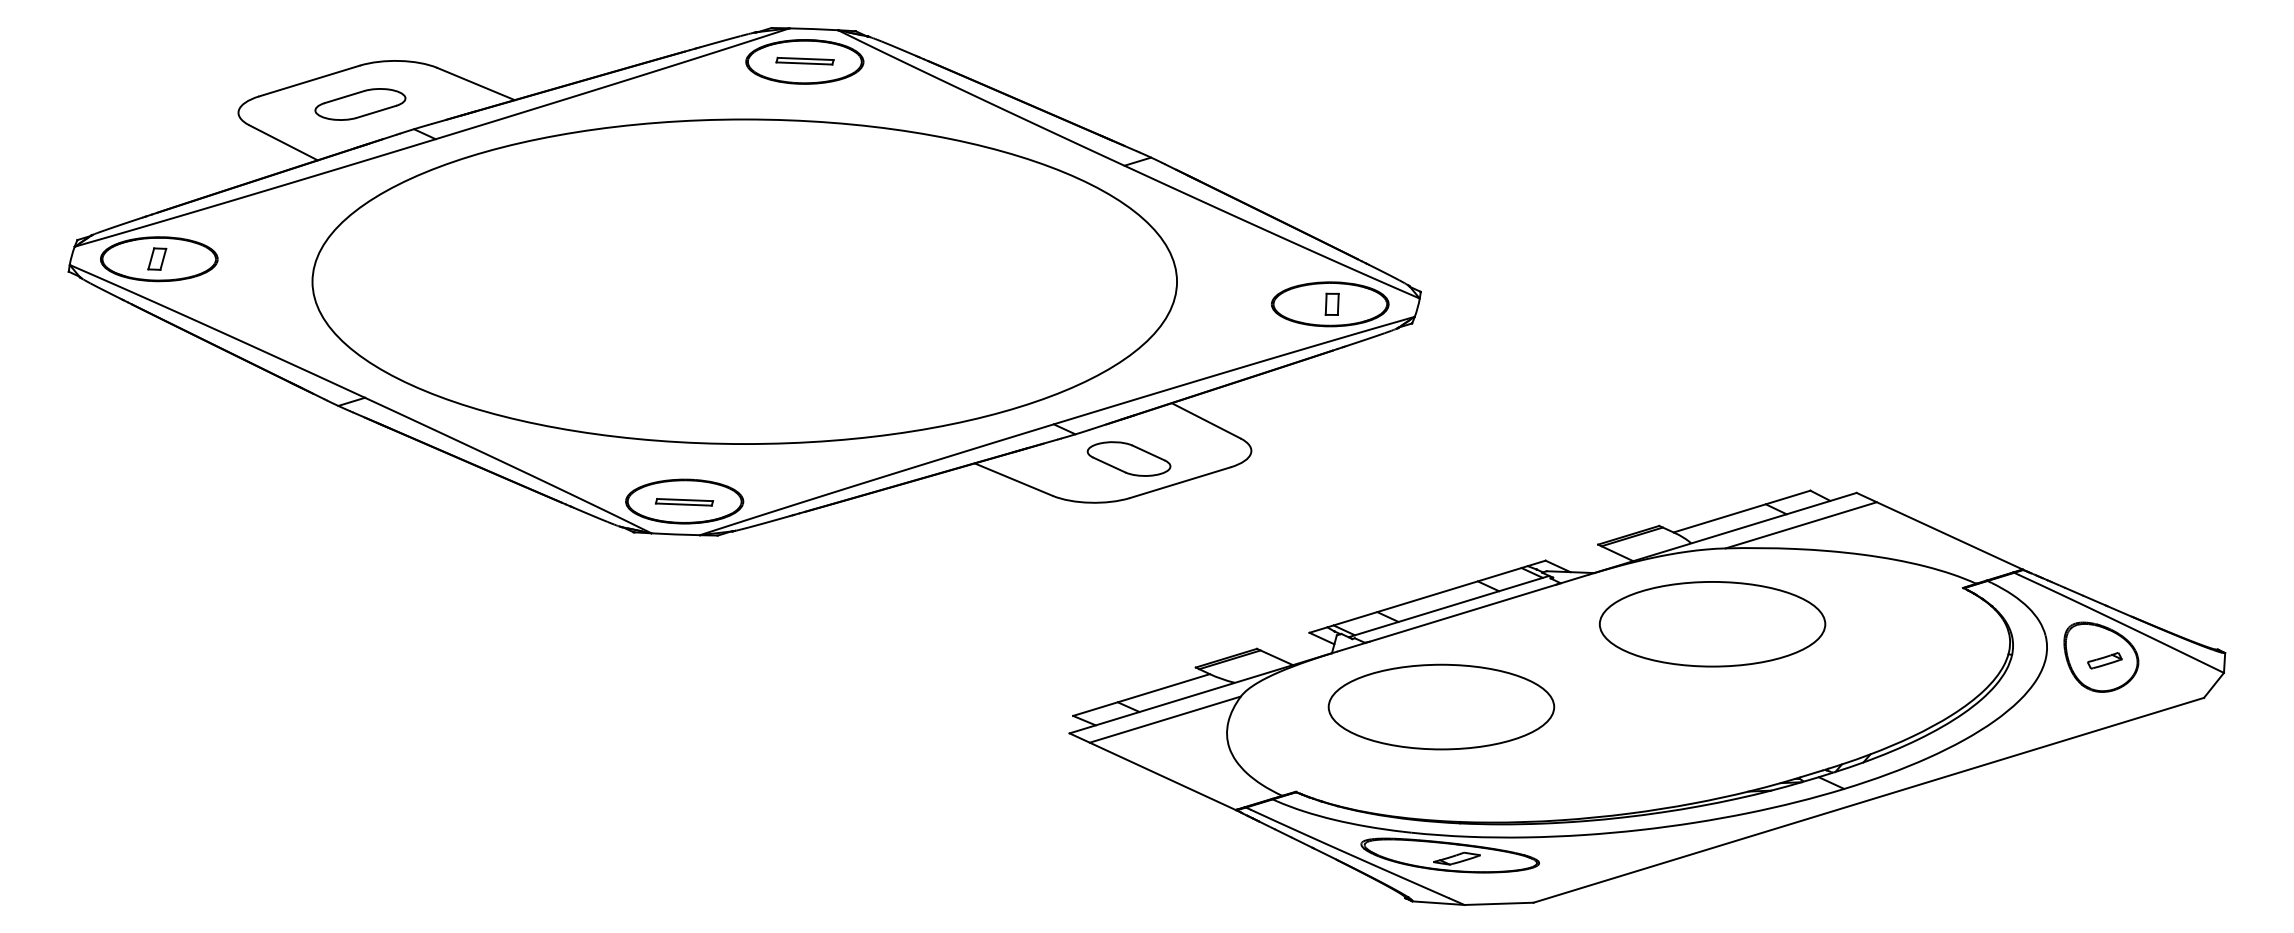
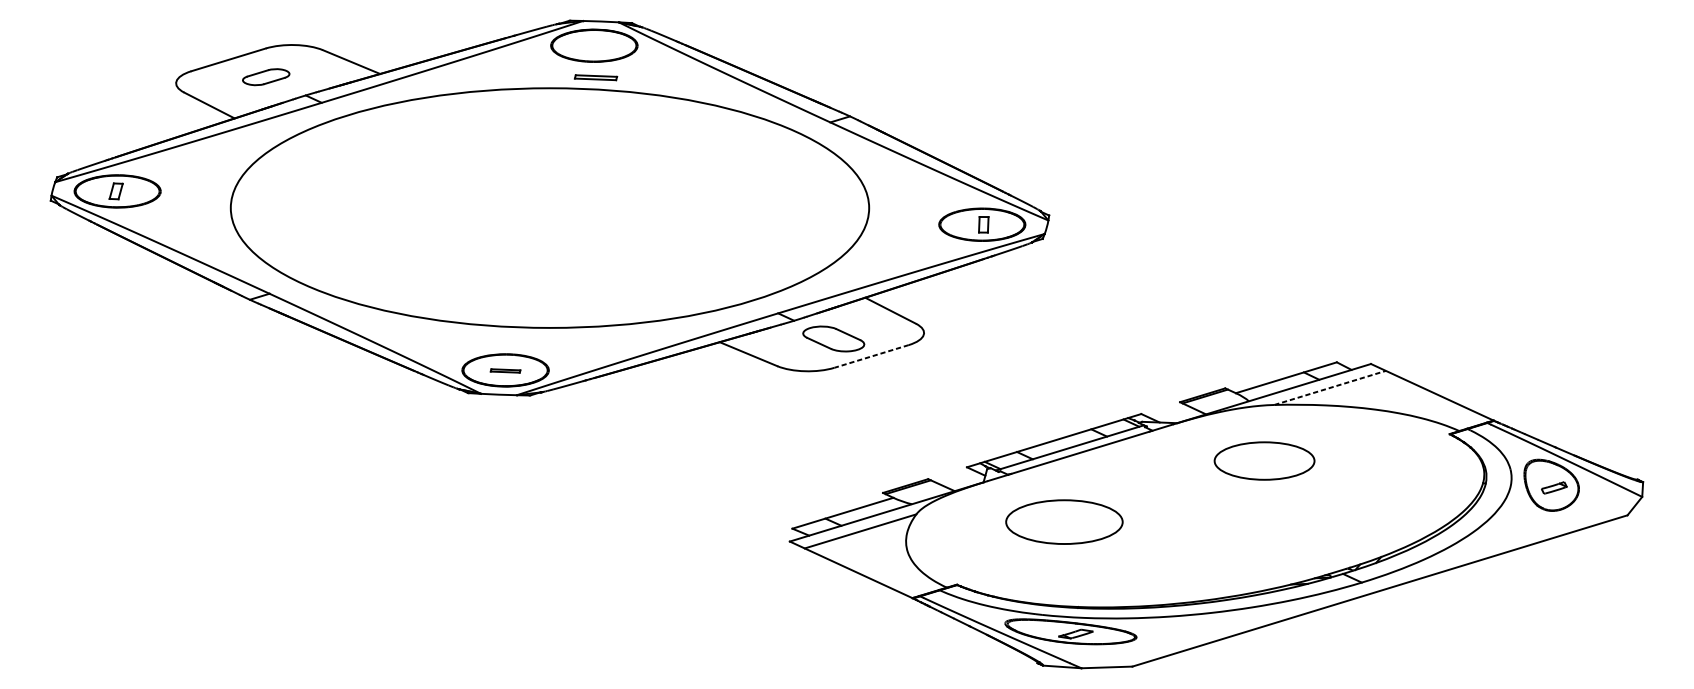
part: (804, 60) -> (595, 77), moved
part: (360, 104) -> (266, 77), size x0.7
line: (1180, 482) -> (871, 356), solid -> dashed
part: (684, 502) -> (505, 371), size x0.7
line: (1801, 525) -> (1330, 388), solid -> dashed
part: (1712, 624) -> (1264, 461), size x0.6
part: (1441, 706) -> (1064, 521), size x0.7

